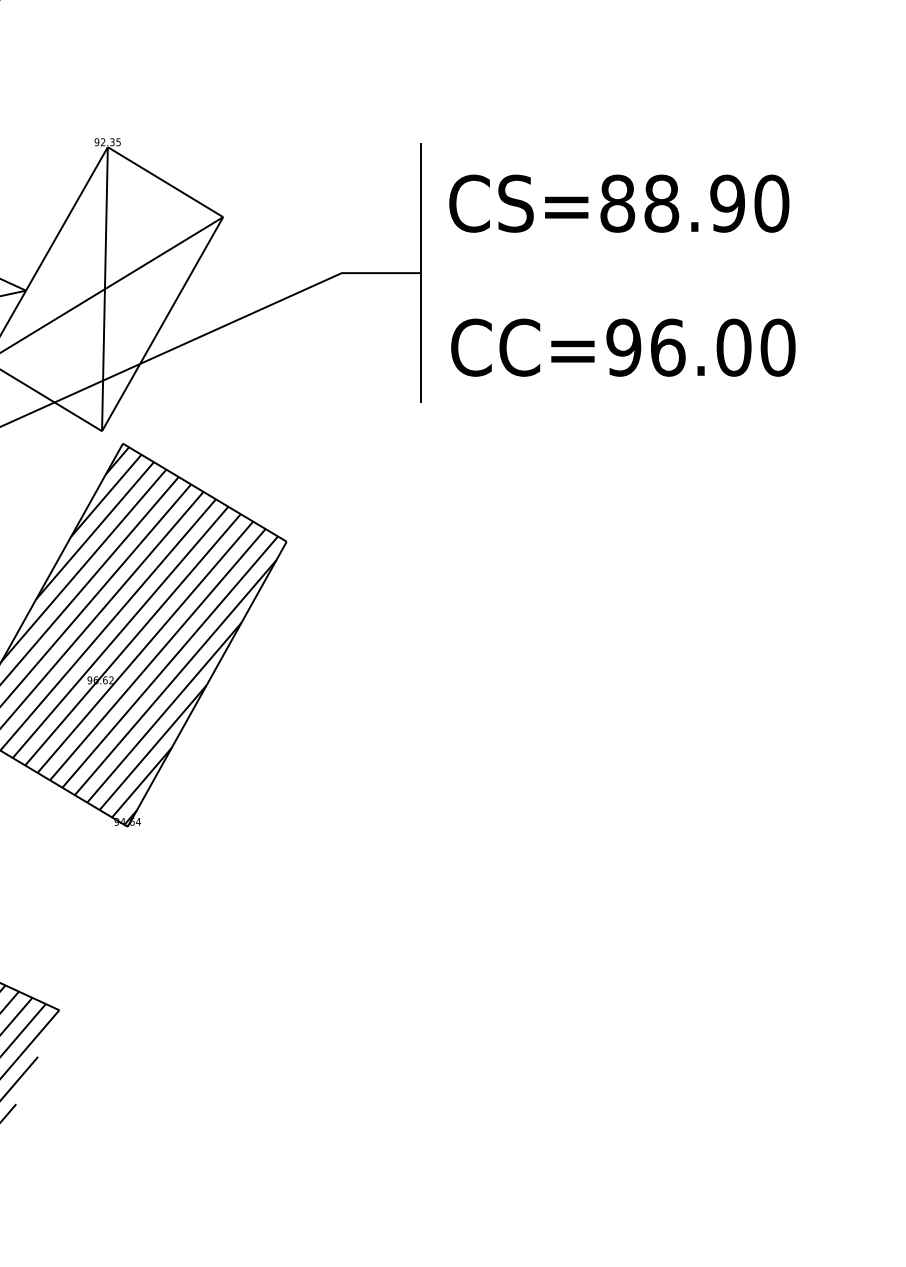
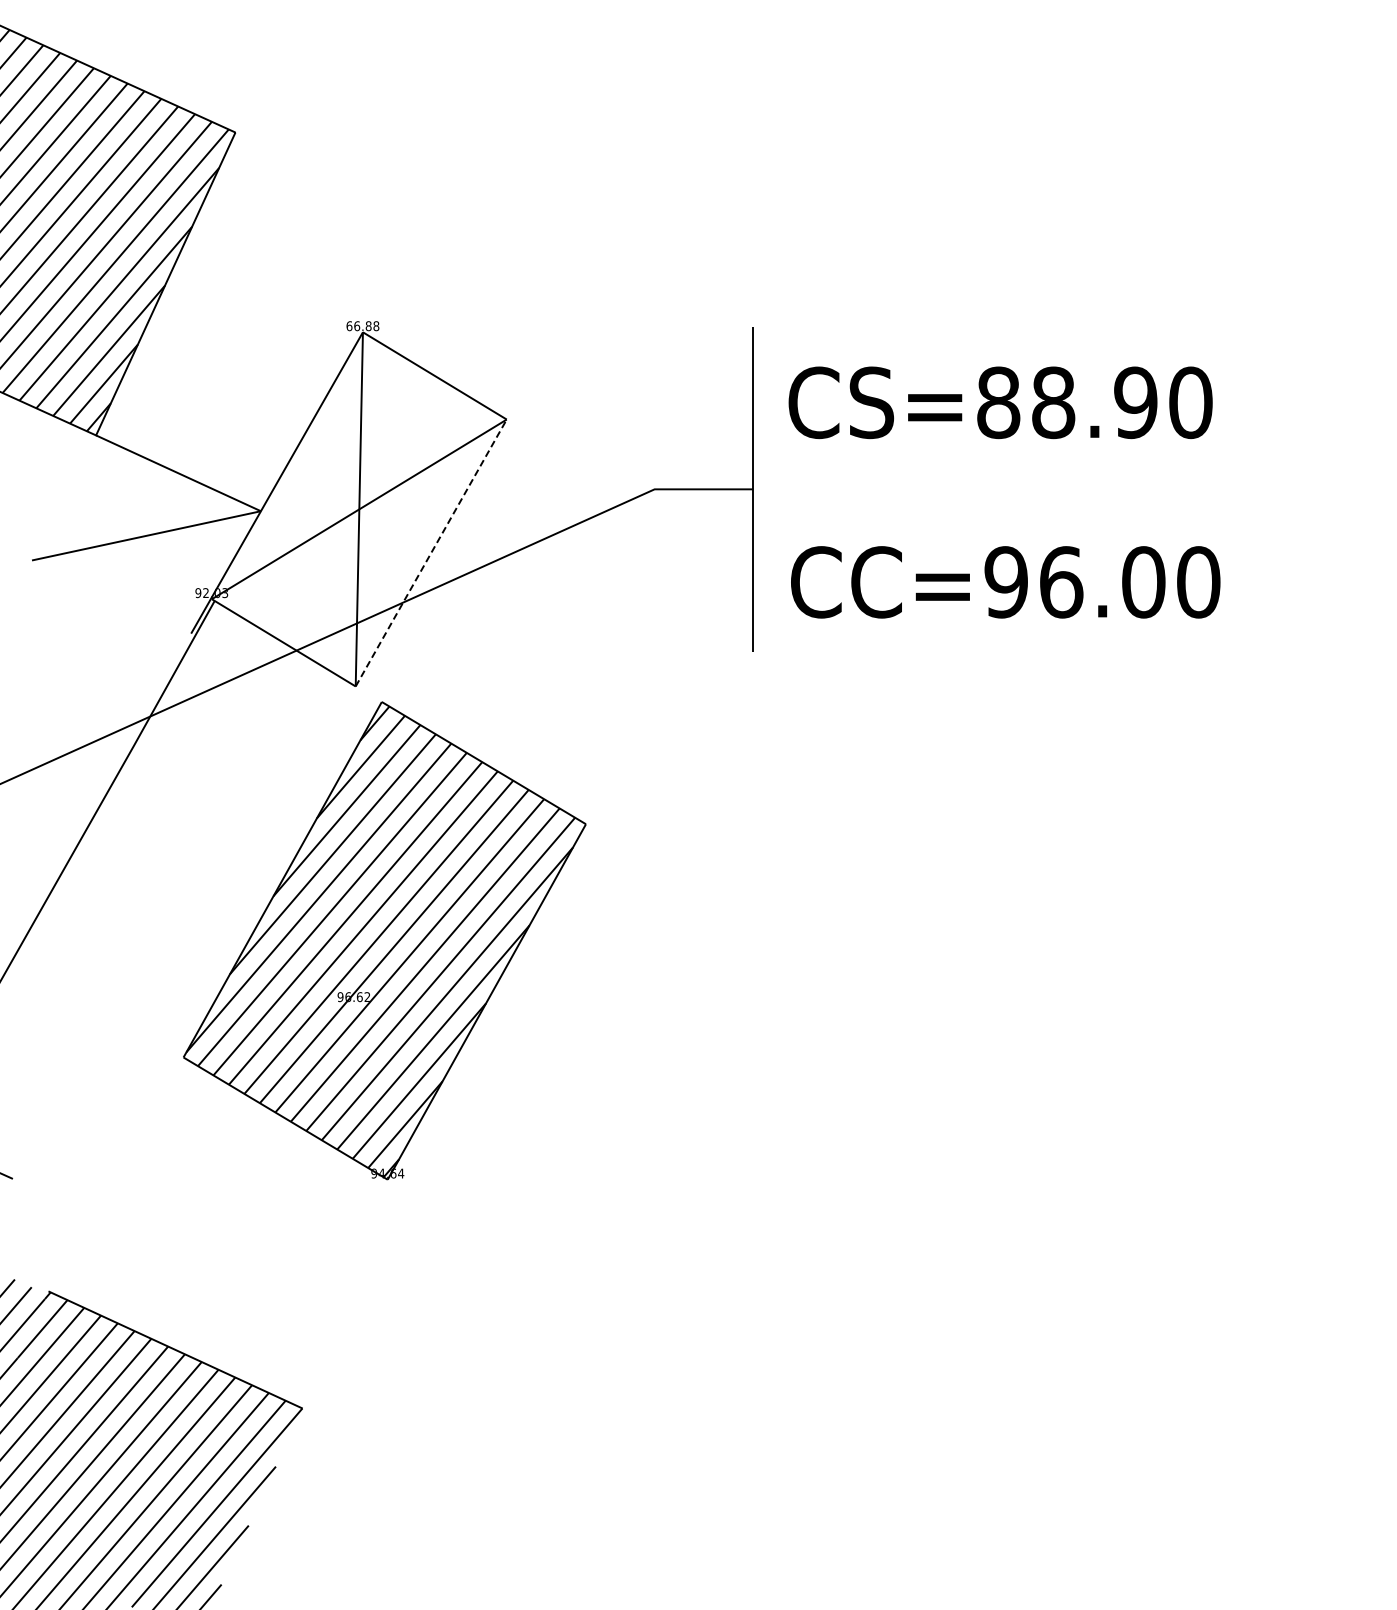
text: (107, 142) -> (362, 326), 92.35 -> 66.88
line: (162, 323) -> (431, 552), solid -> dashed

